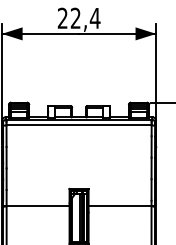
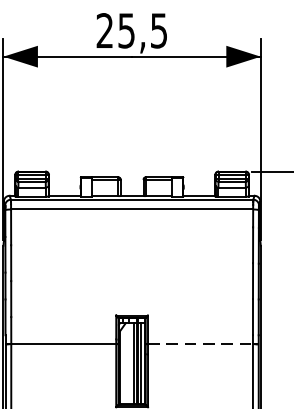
text: (85, 17) -> (142, 29), 22,4 -> 25,5
line: (120, 206) -> (201, 344), solid -> dashed

